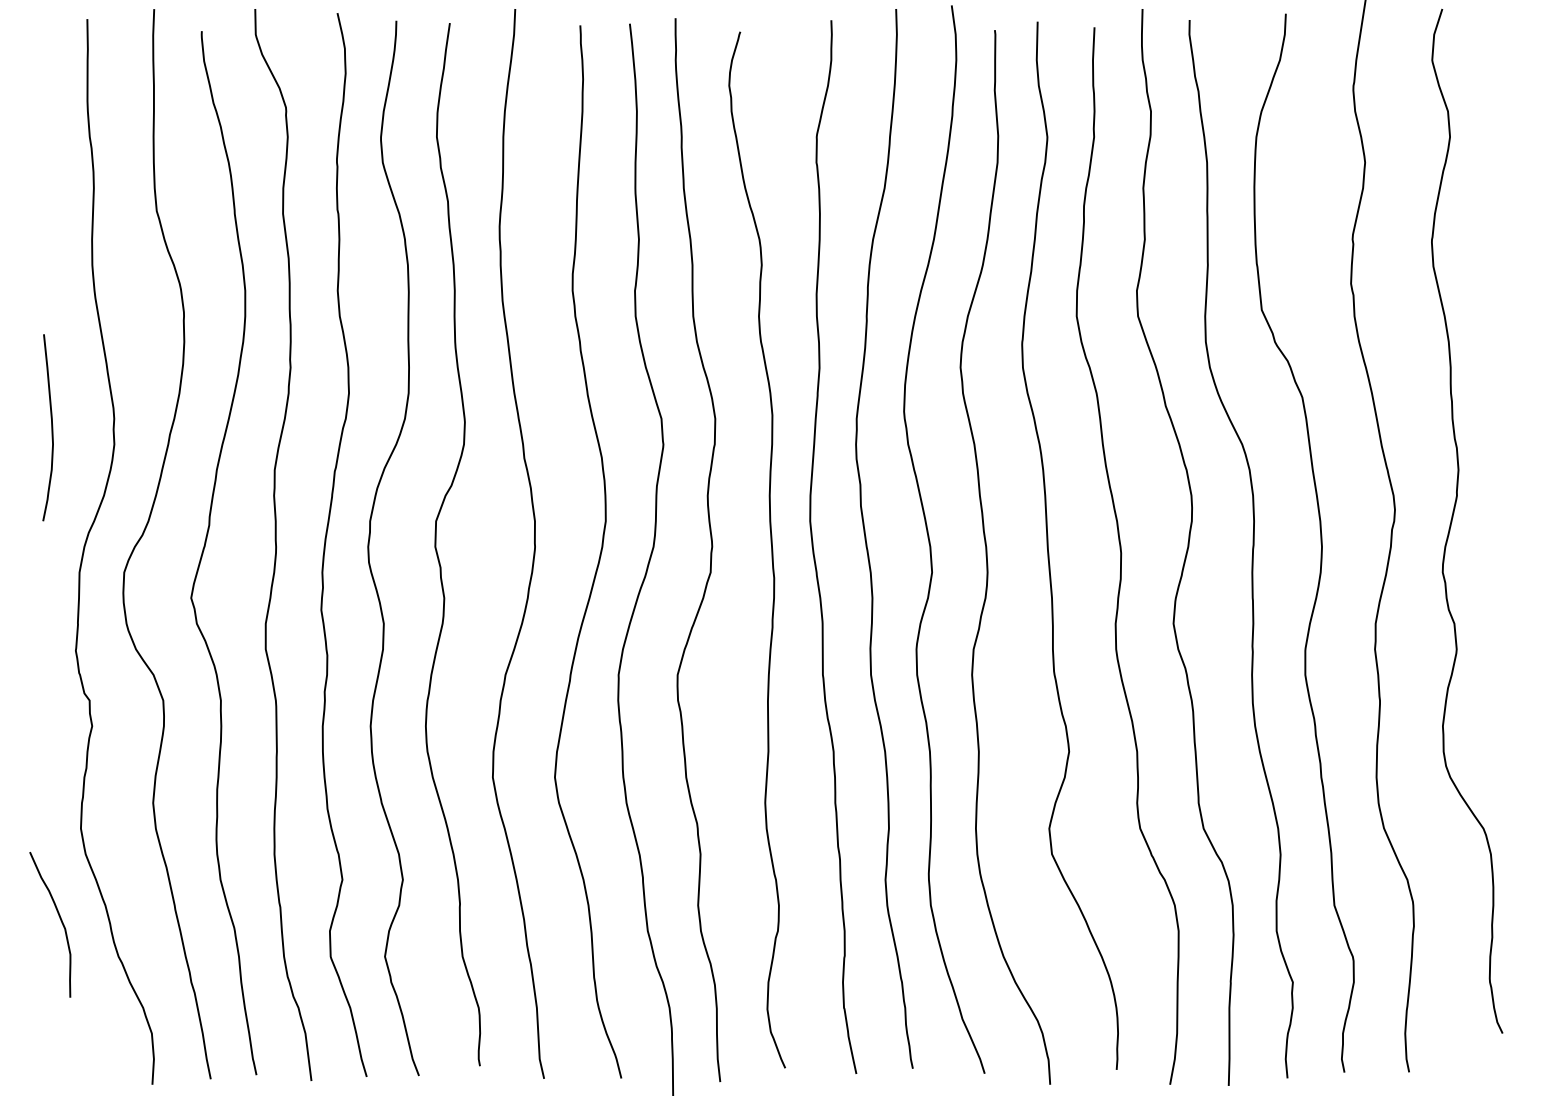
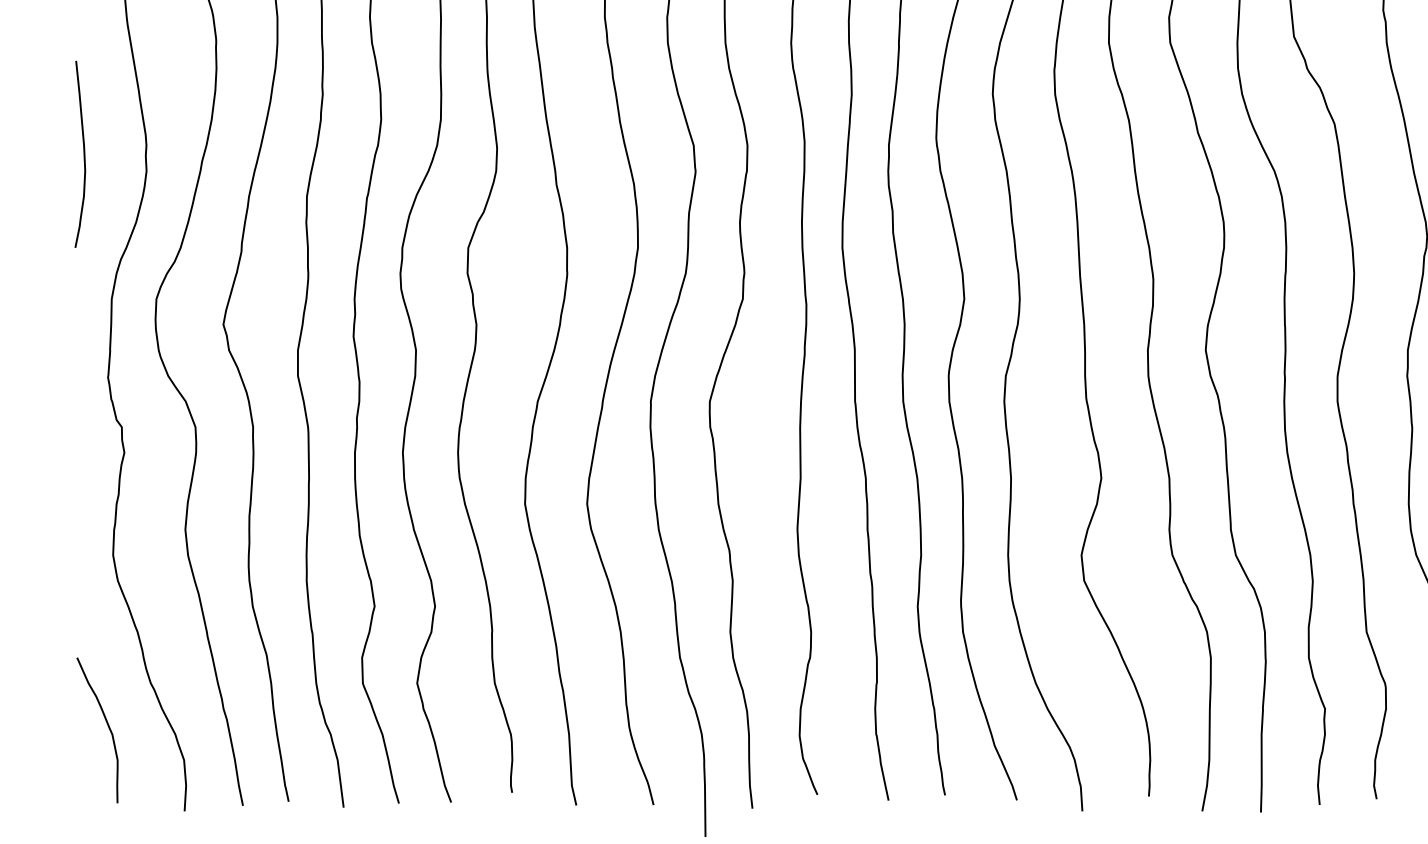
curve: (60, 921) -> (107, 727), moved

